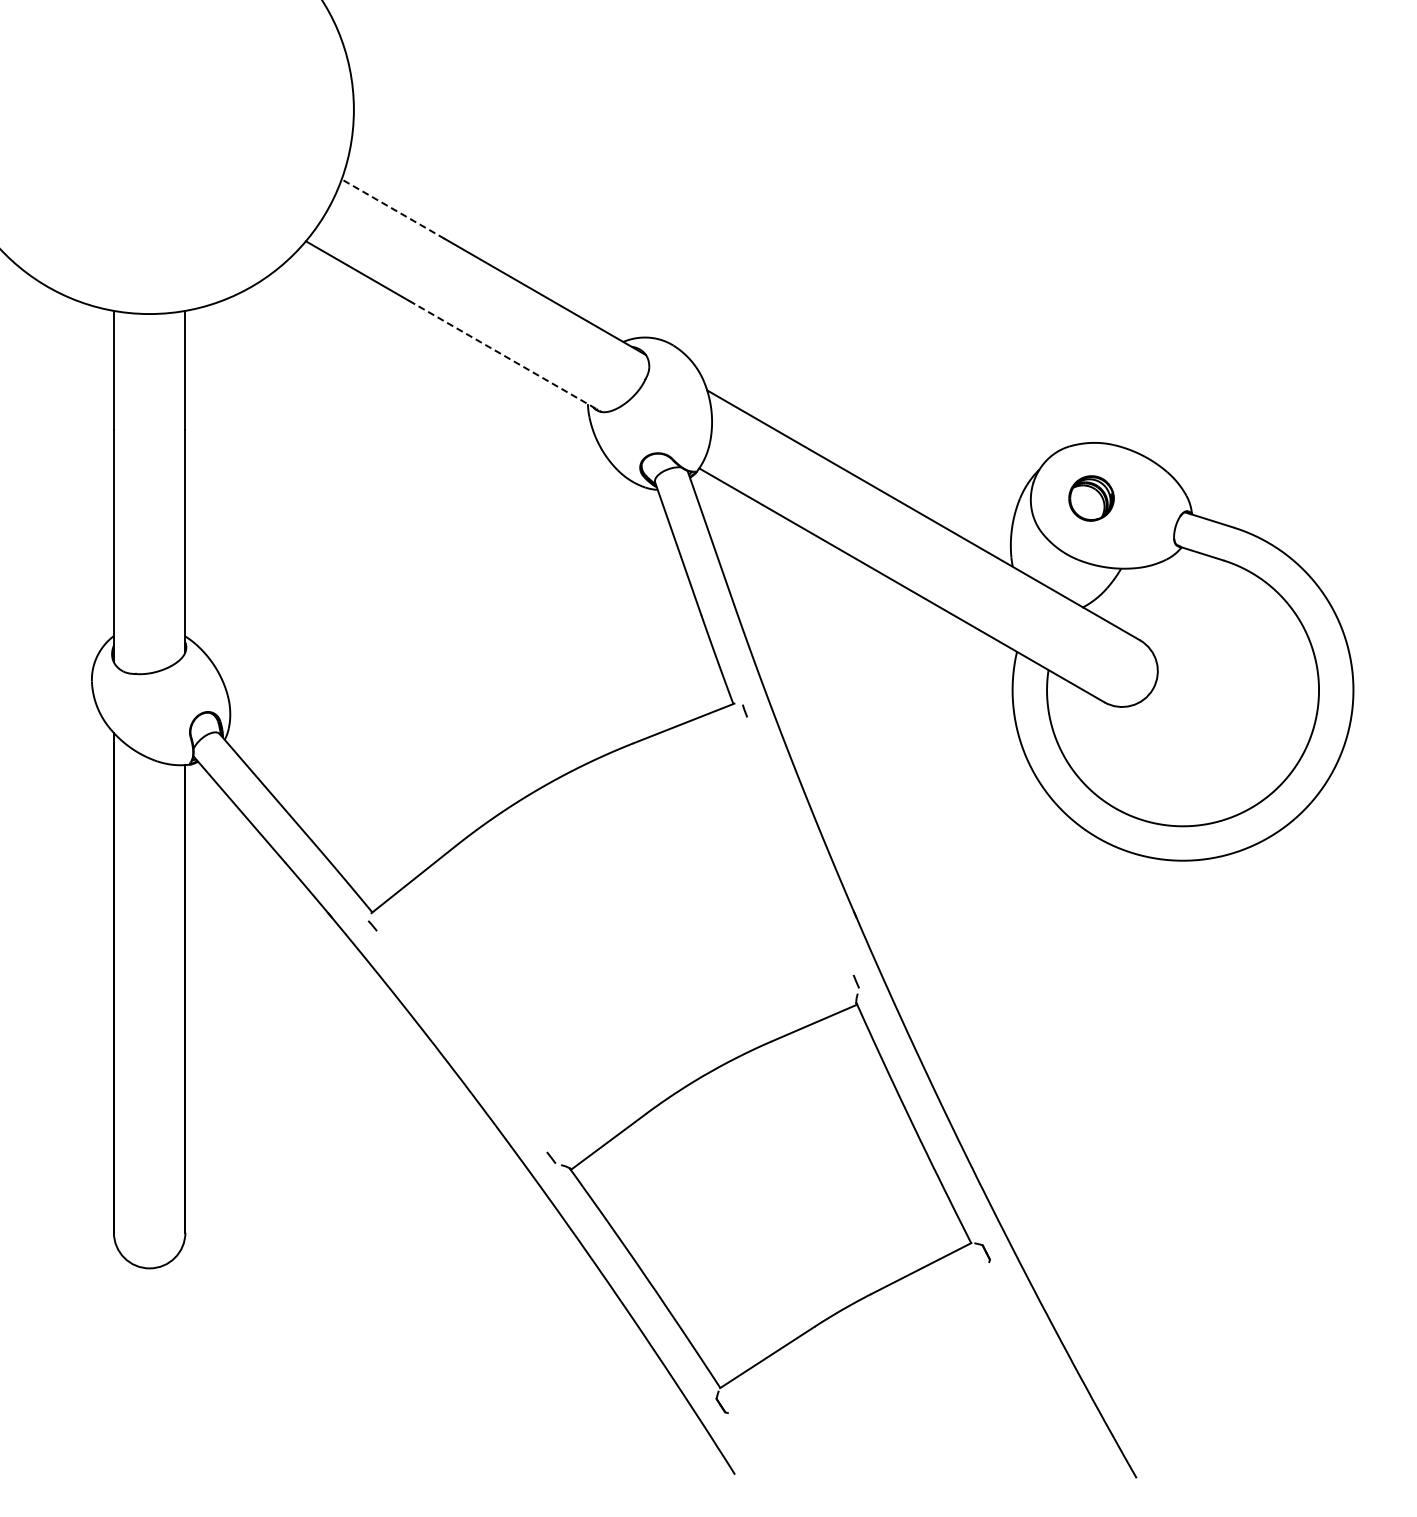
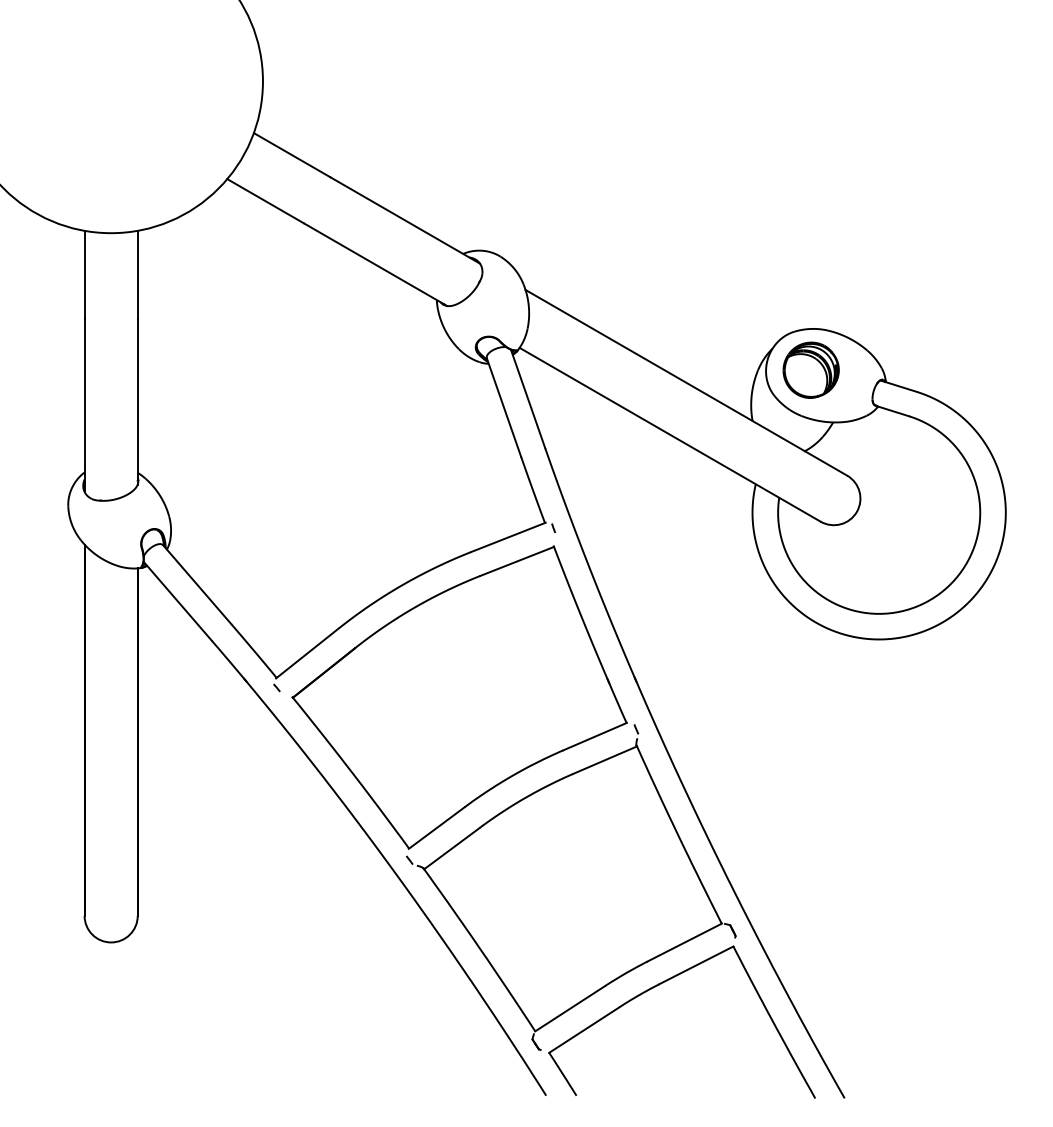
line: (393, 209) -> (292, 155), dashed -> solid
line: (505, 356) -> (375, 264), dashed -> solid
part: (1091, 498) -> (811, 370), size x1.67
part: (618, 938) -> (459, 697), added
part: (891, 1323) -> (662, 983), added

